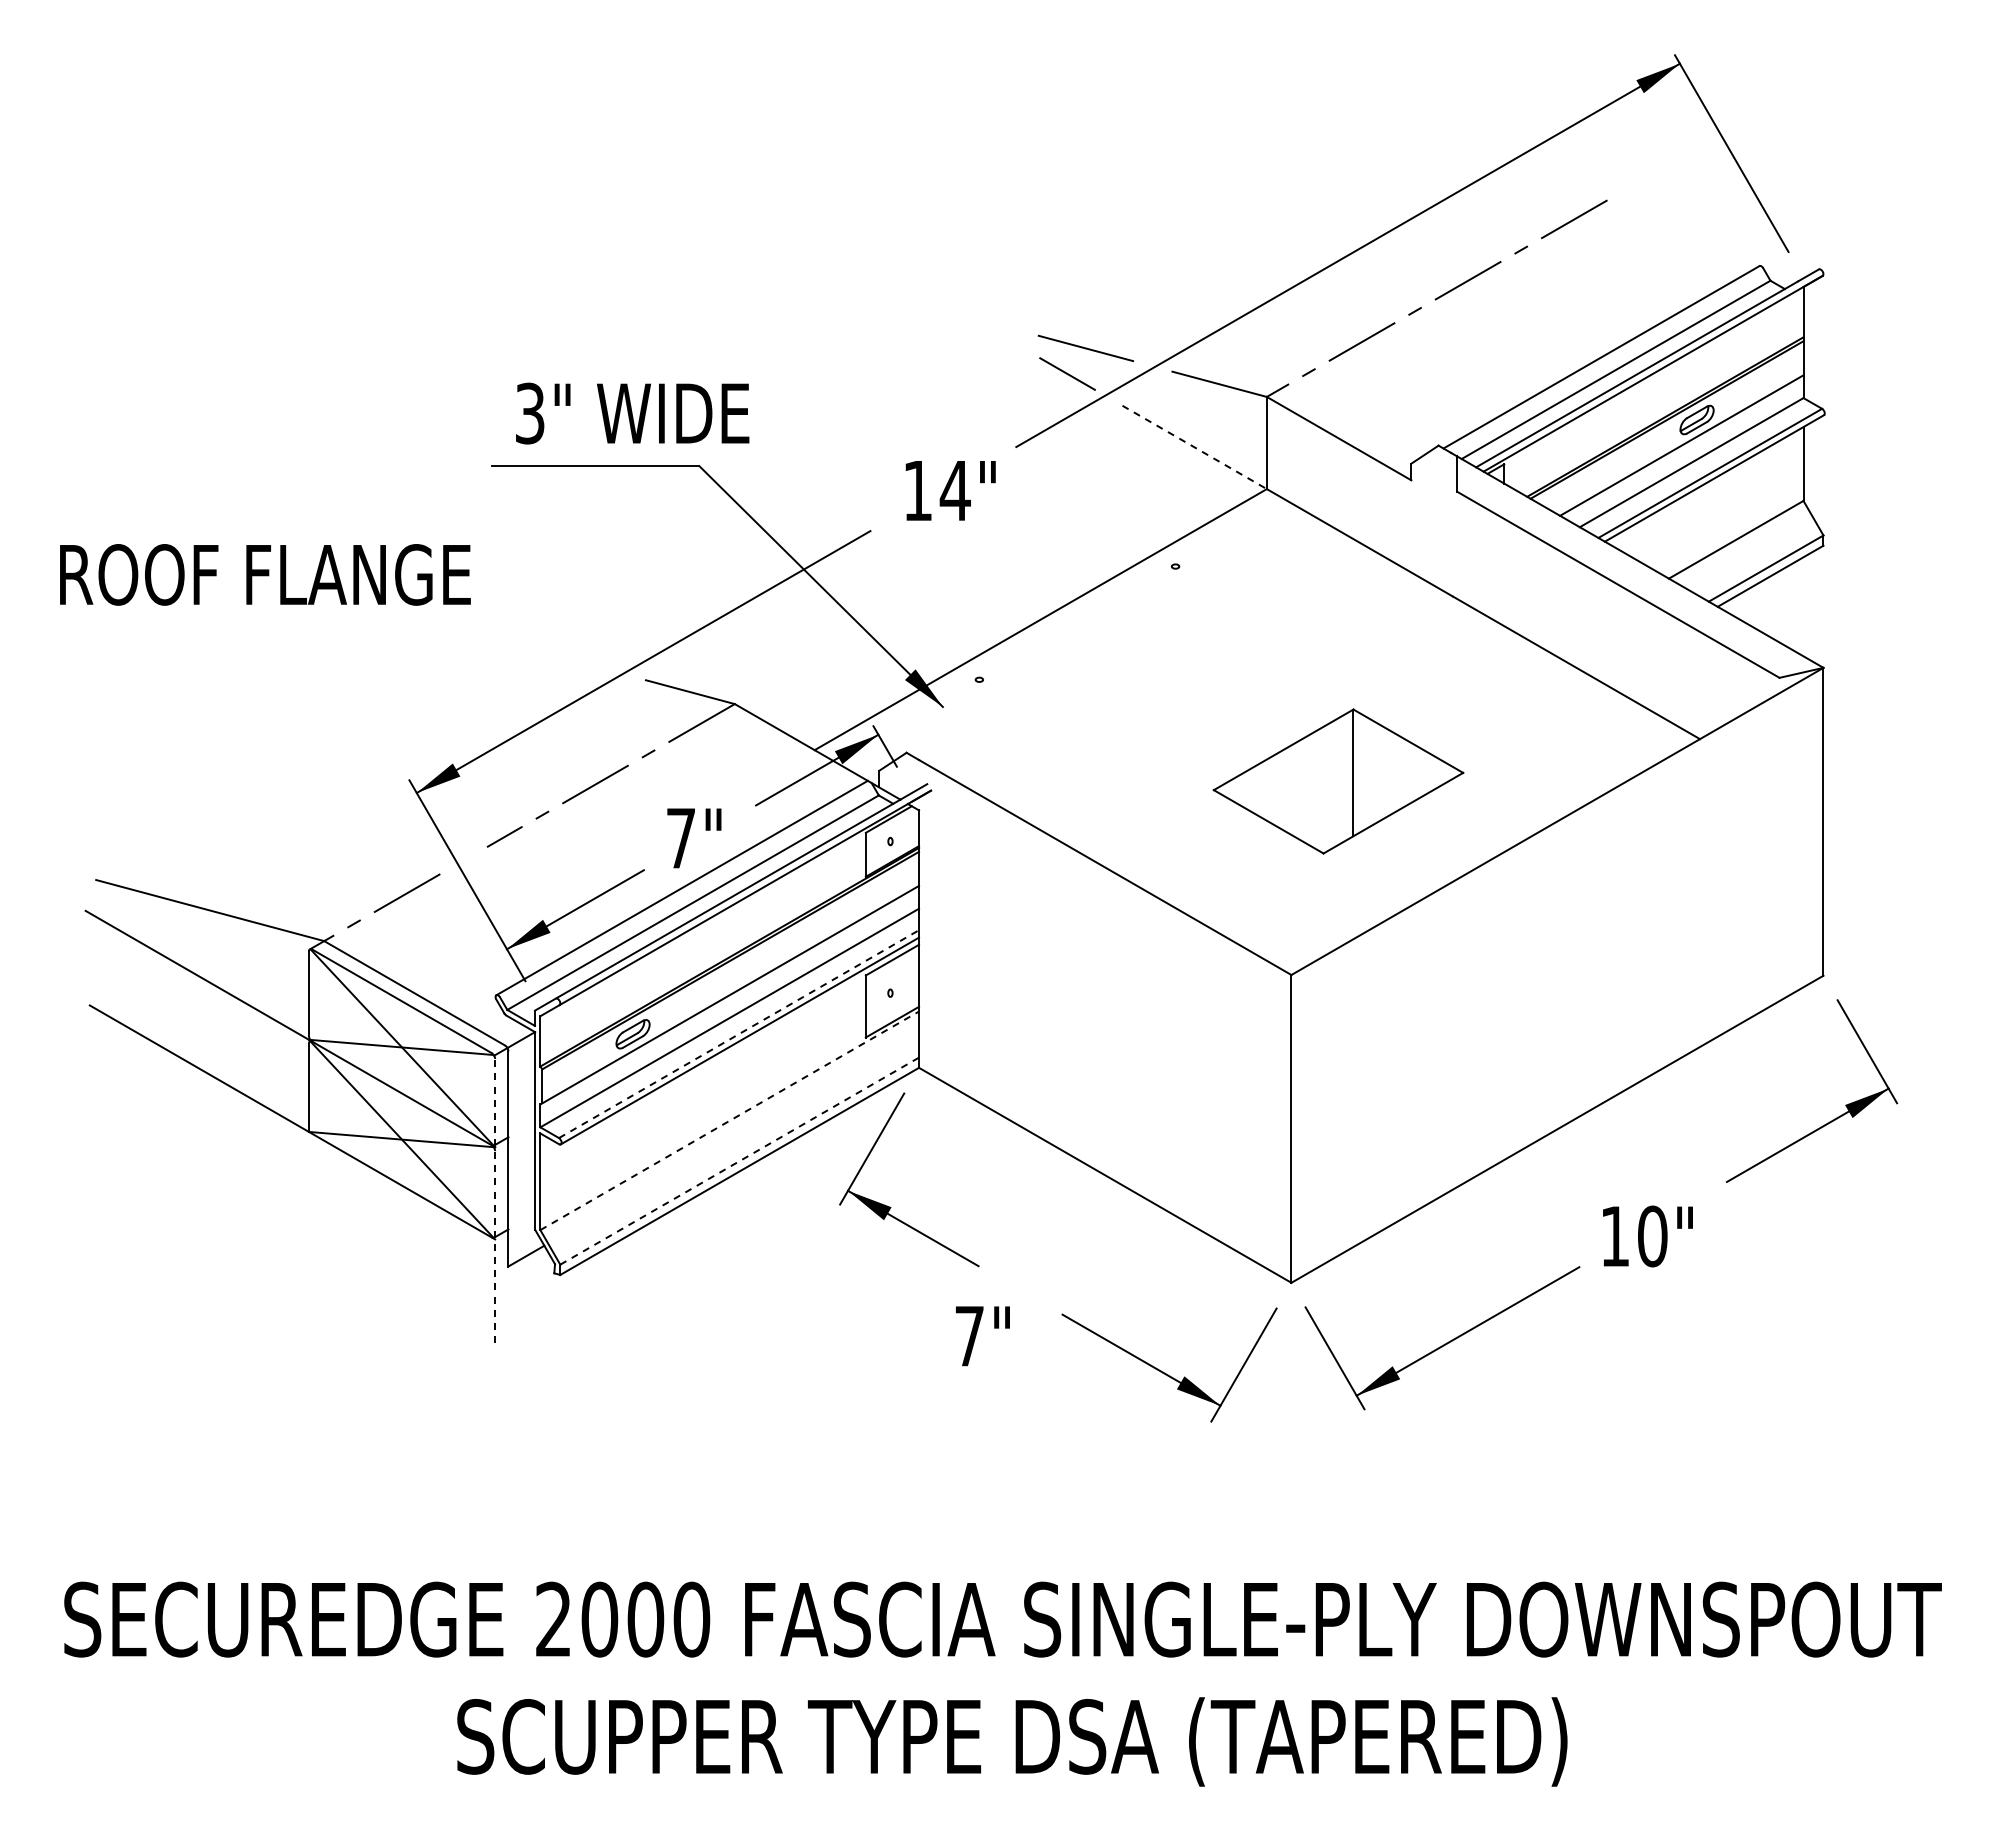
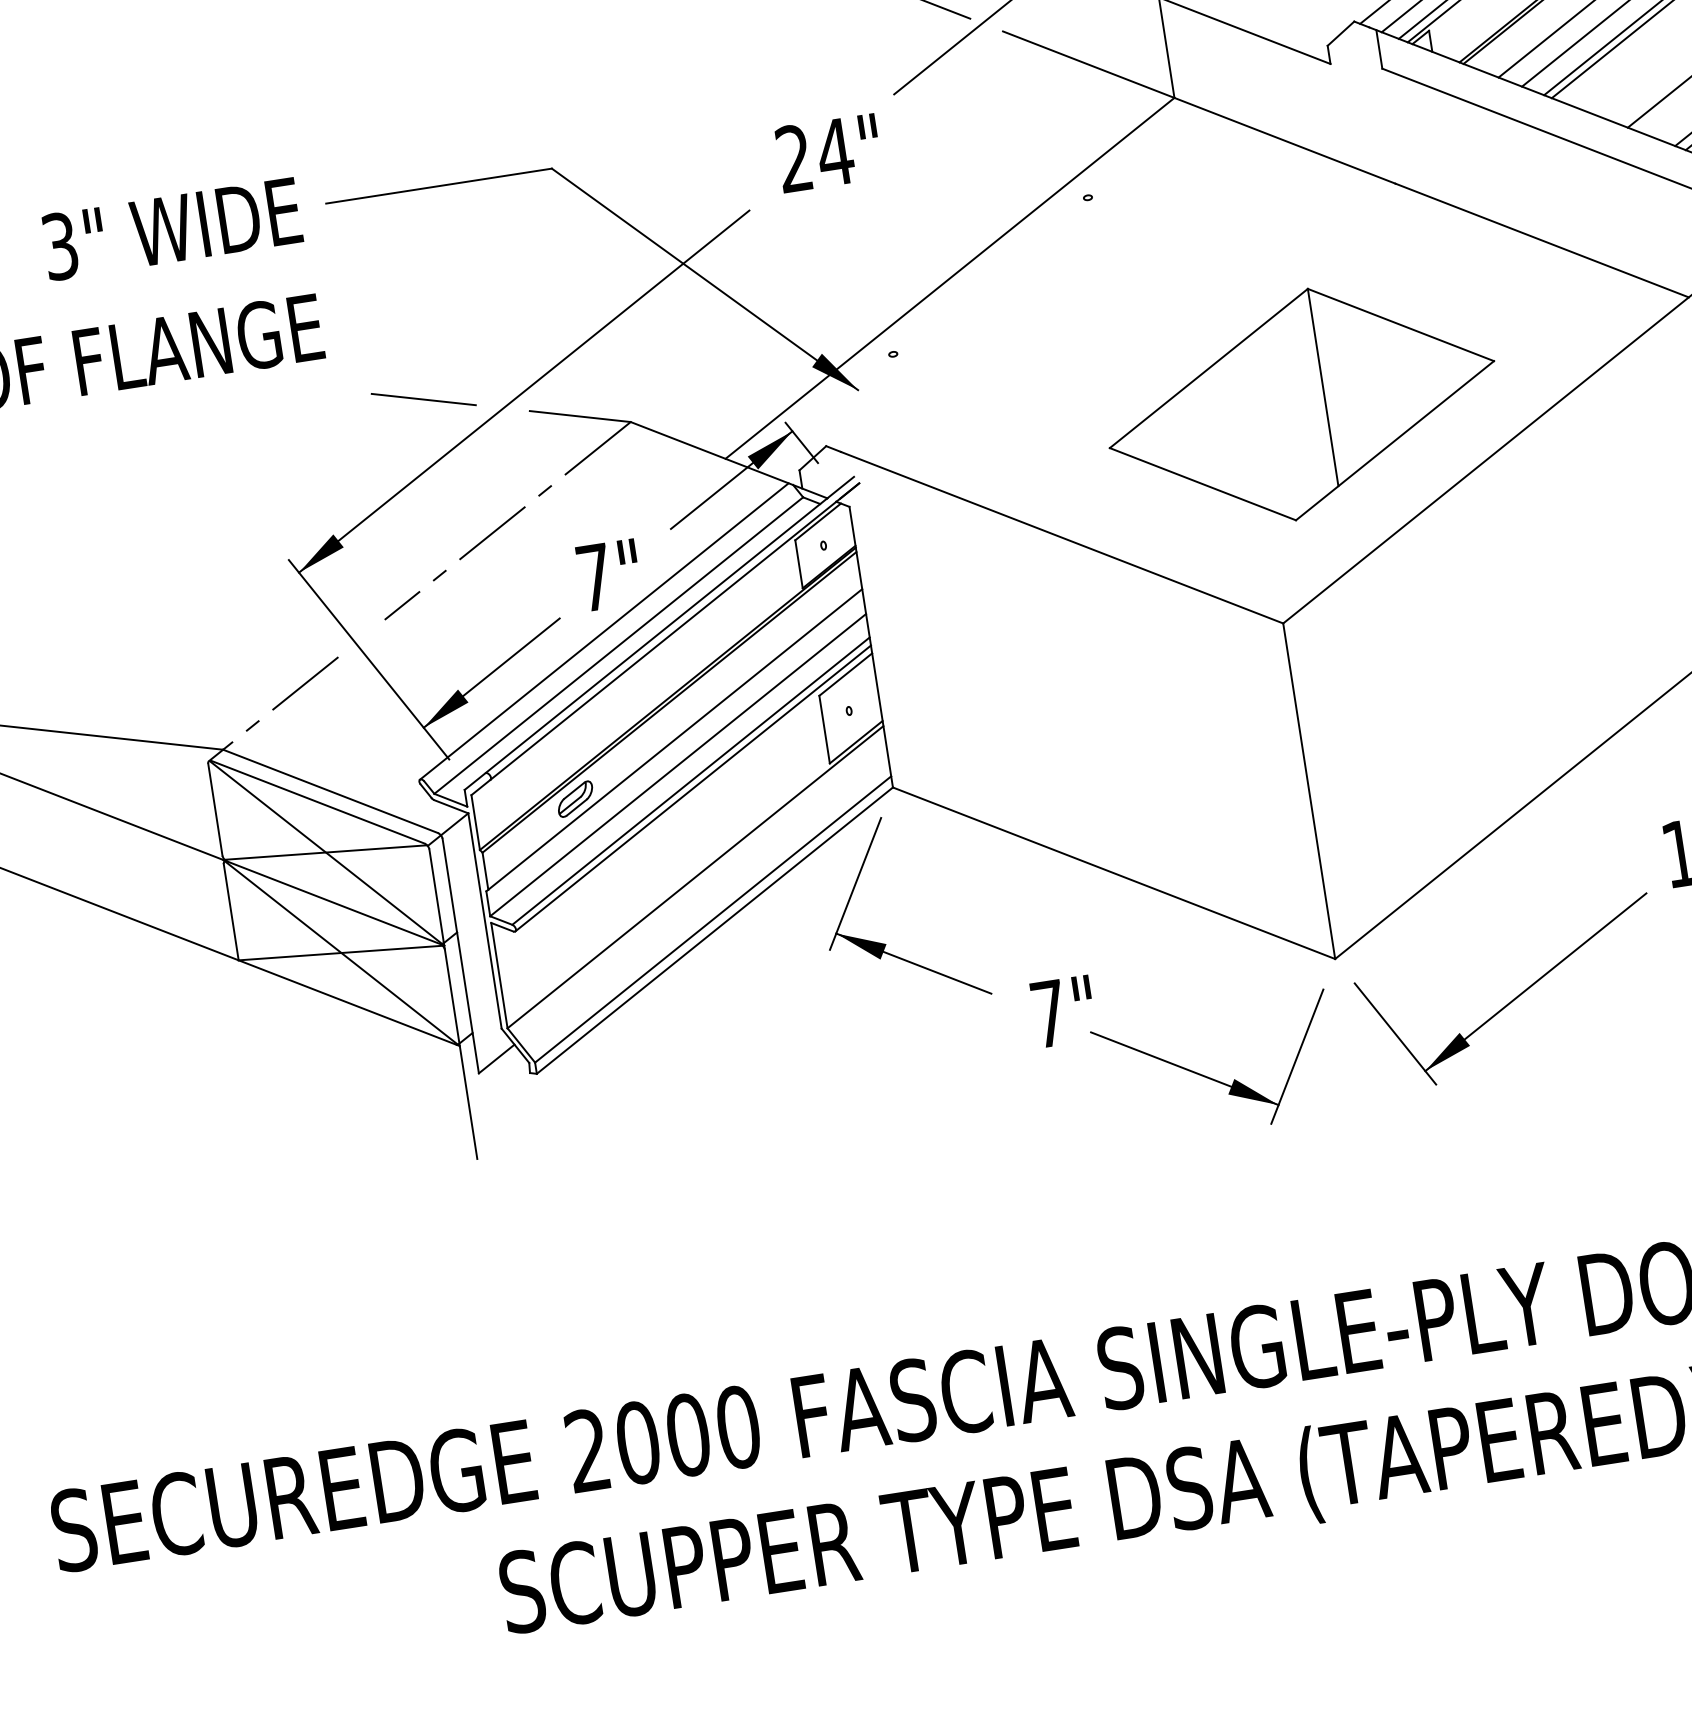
text: (632, 413) -> (171, 229), moved
line: (1195, 447) -> (1089, 64), dashed -> solid
text: (917, 490) -> (793, 158), 14" -> 24"
line: (552, 654) -> (423, 398), added
part: (1338, 781) -> (1301, 404), size x1.43
line: (739, 1034) -> (691, 781), dashed -> solid
line: (729, 1120) -> (695, 876), dashed -> solid
line: (740, 1160) -> (713, 918), dashed -> solid
line: (495, 1200) -> (453, 1003), dashed -> solid
text: (982, 1336) -> (1063, 1011), moved

